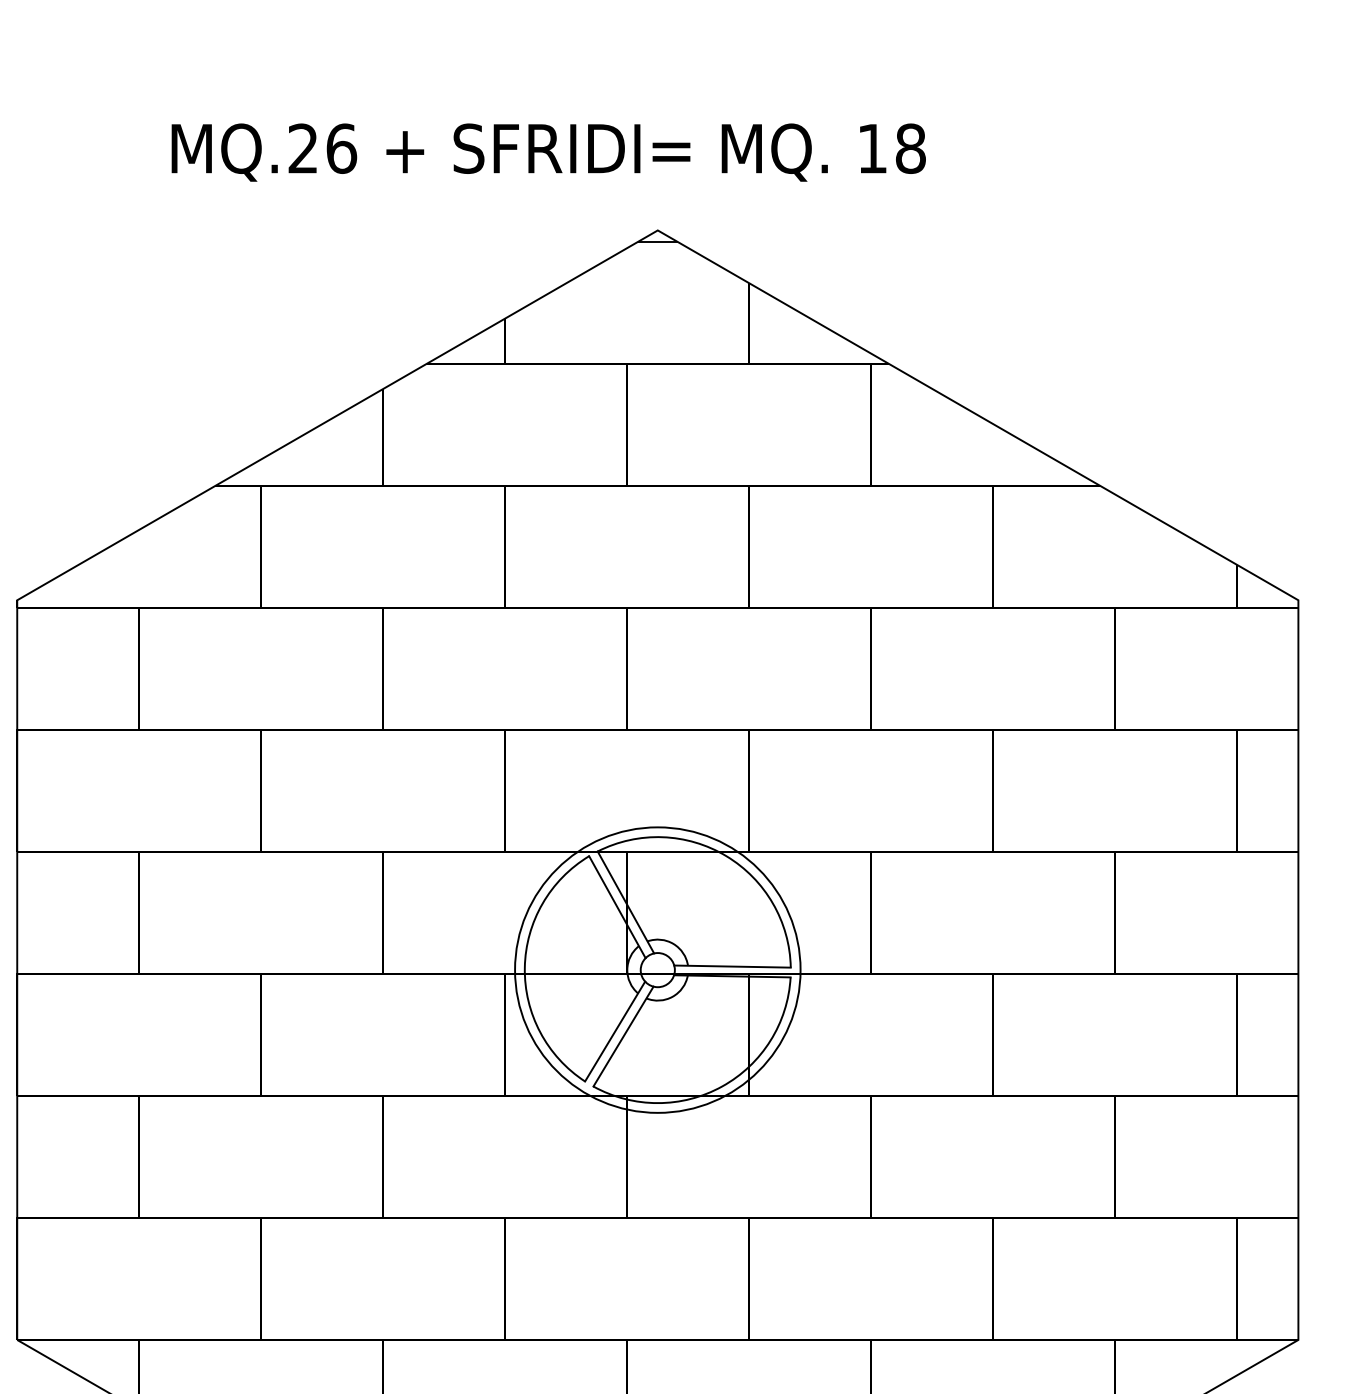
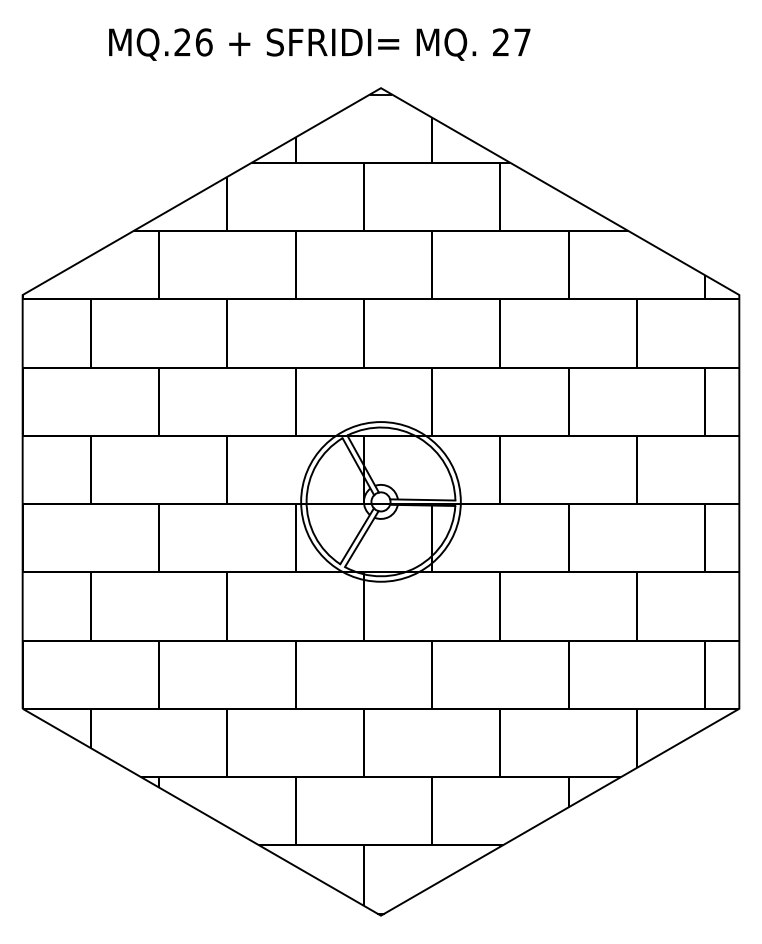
text: (891, 148) -> (511, 42), 18 -> 27

